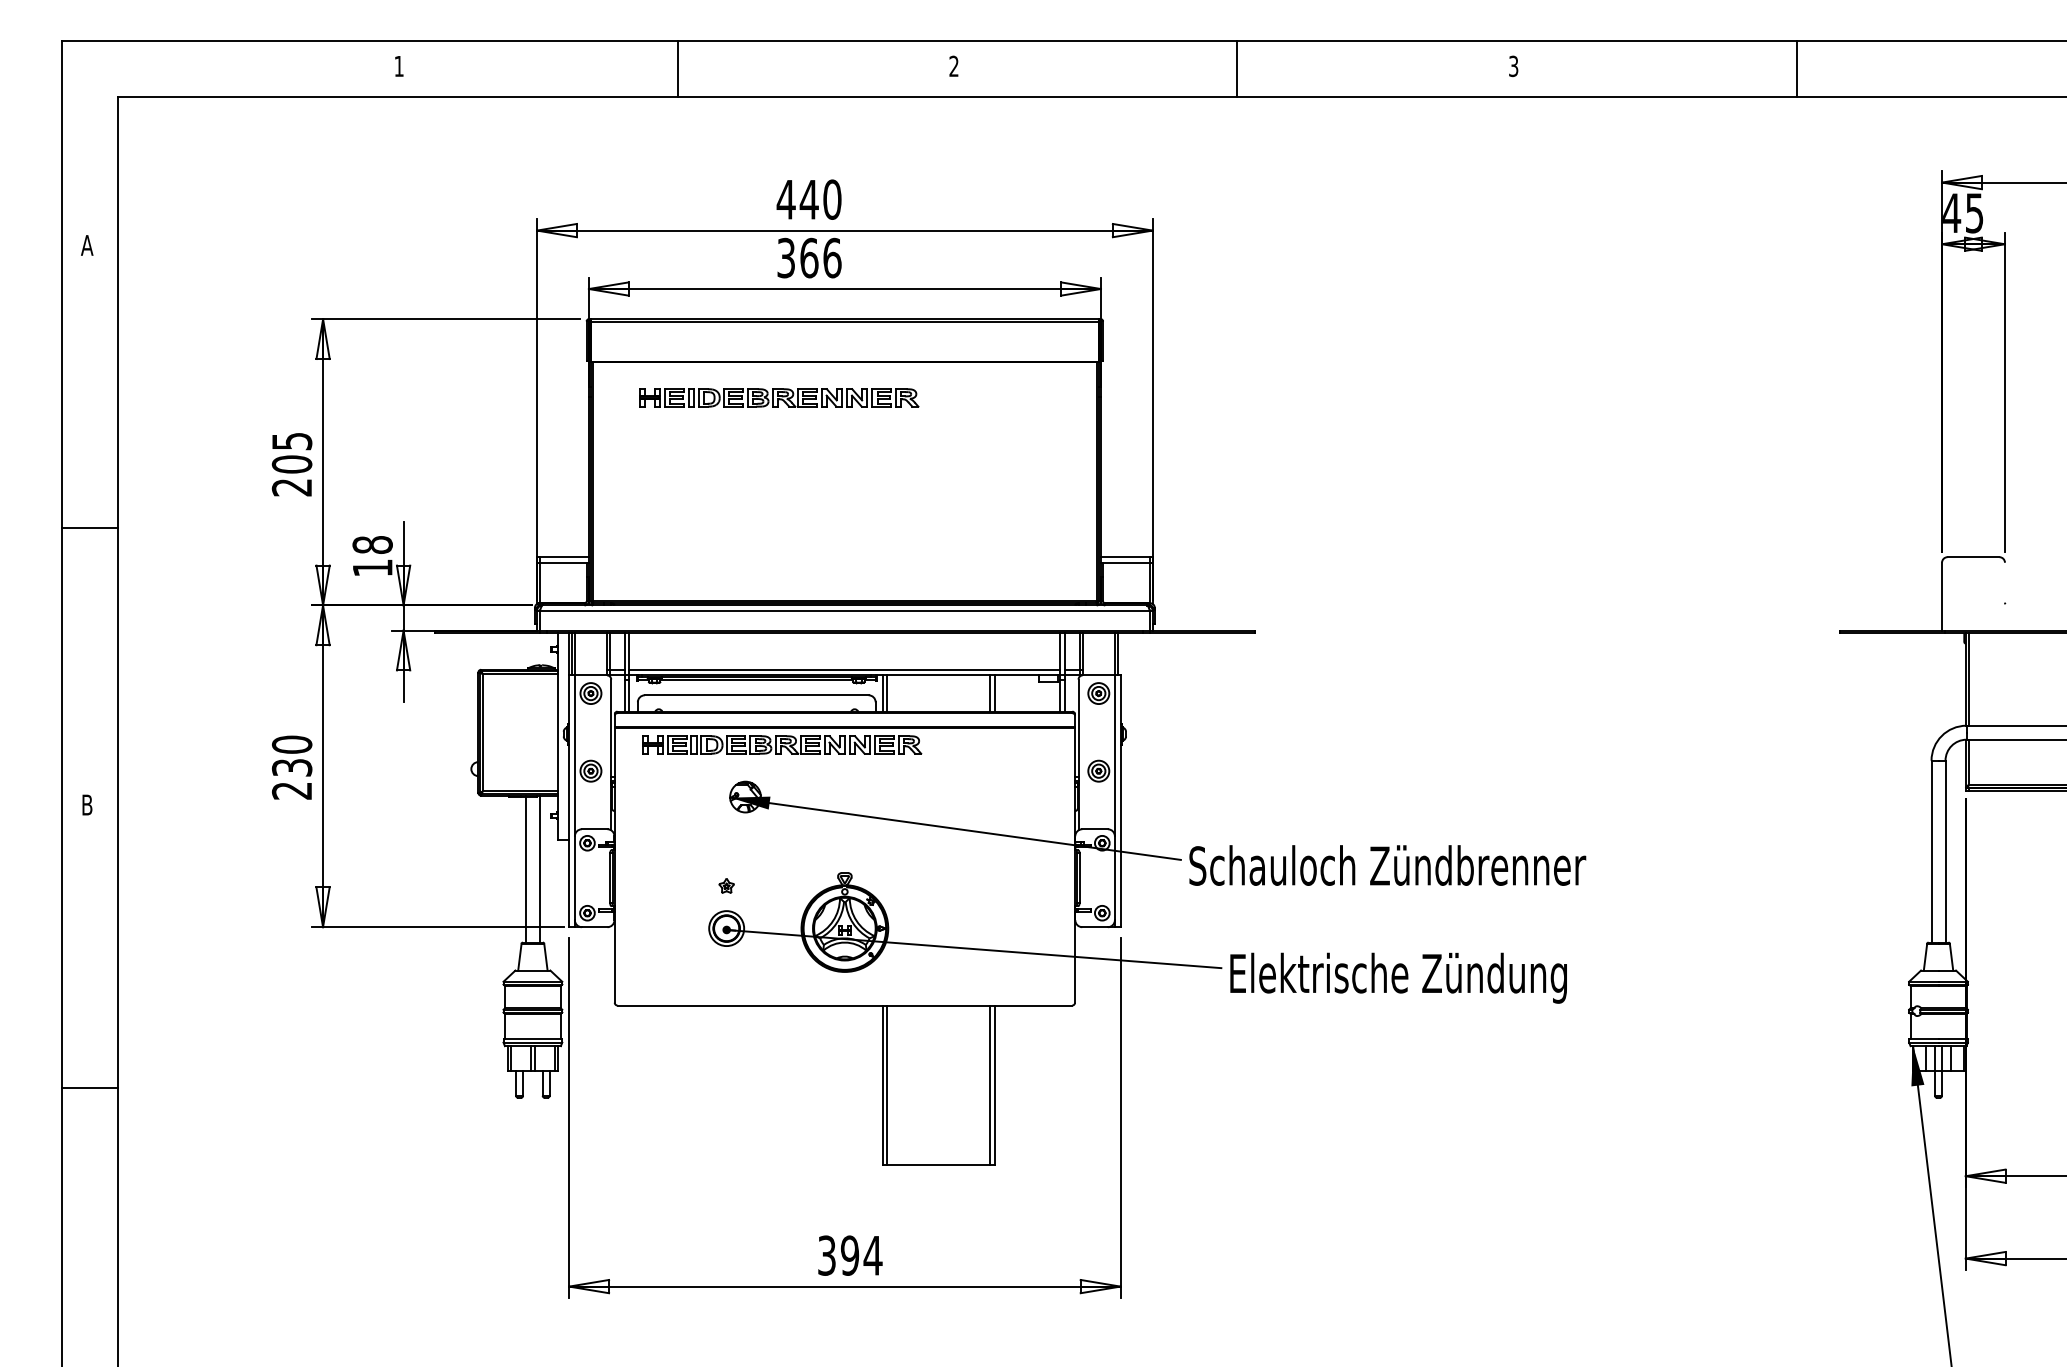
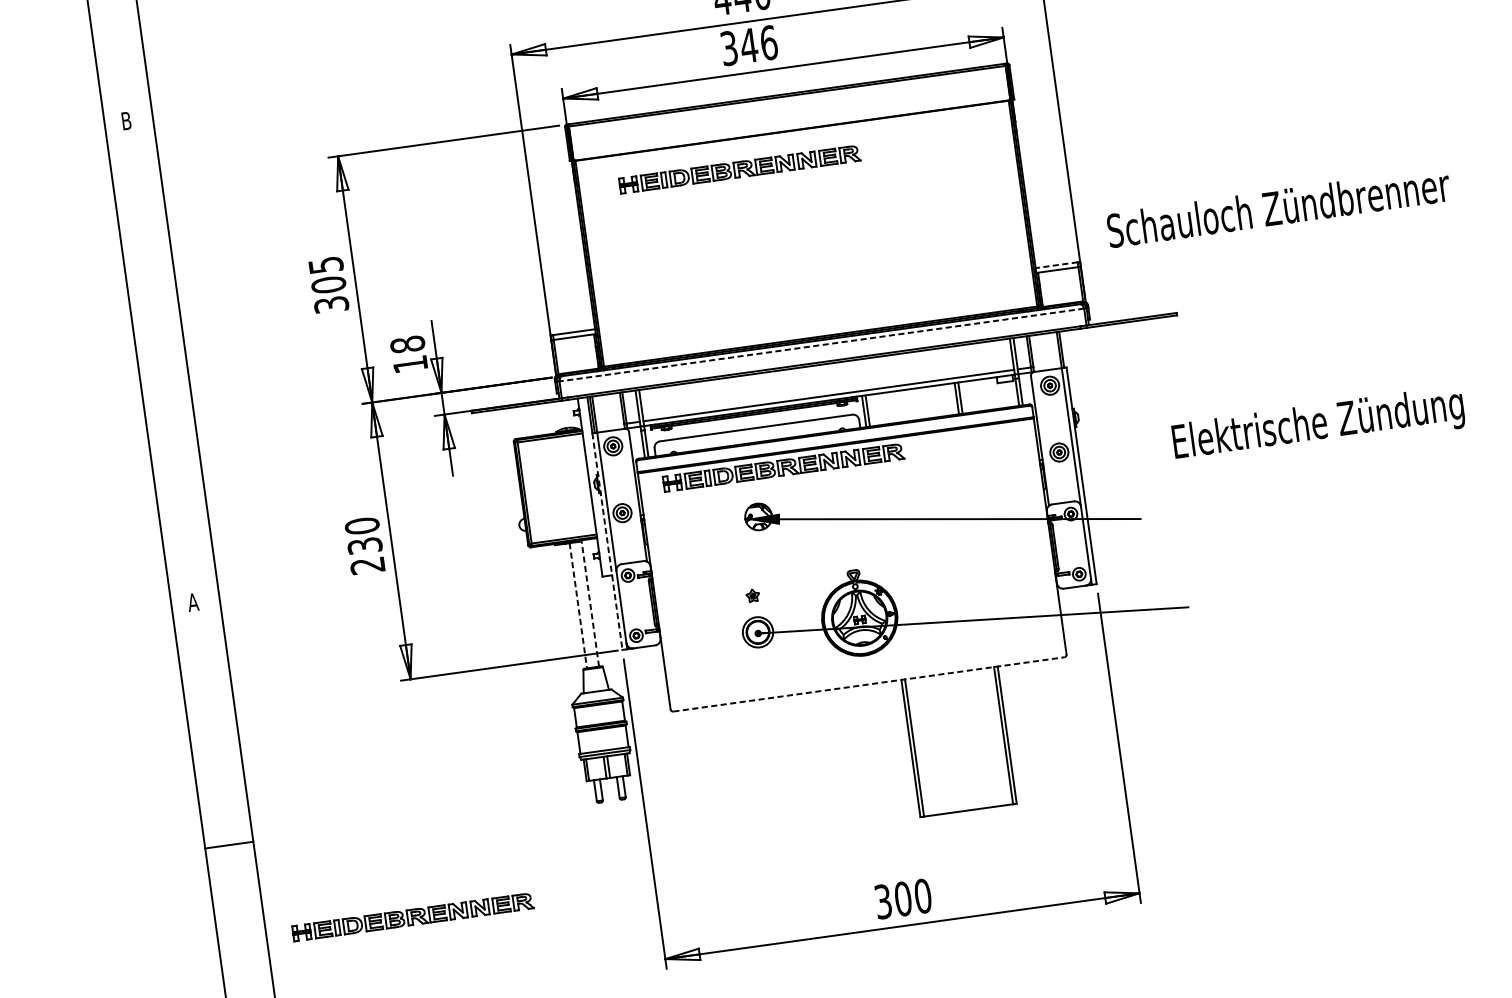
text: (87, 245) -> (126, 121), A -> B
text: (808, 257) -> (748, 45), 366 -> 346
text: (292, 487) -> (331, 304), 205 -> 305
line: (89, 527) -> (162, 363), removed
line: (1124, 557) -> (1055, 265), solid -> dashed
line: (844, 611) -> (821, 345), solid -> dashed
line: (569, 801) -> (607, 541), solid -> dashed
text: (87, 804) -> (193, 601), B -> A
text: (1387, 865) -> (1278, 207), moved
line: (539, 868) -> (589, 602), solid -> dashed
line: (525, 869) -> (577, 605), solid -> dashed
text: (1398, 977) -> (1318, 425), moved
line: (845, 1005) -> (869, 684), solid -> dashed
part: (288, 1198) -> (413, 916), added
text: (861, 1255) -> (913, 897), 394 -> 300

